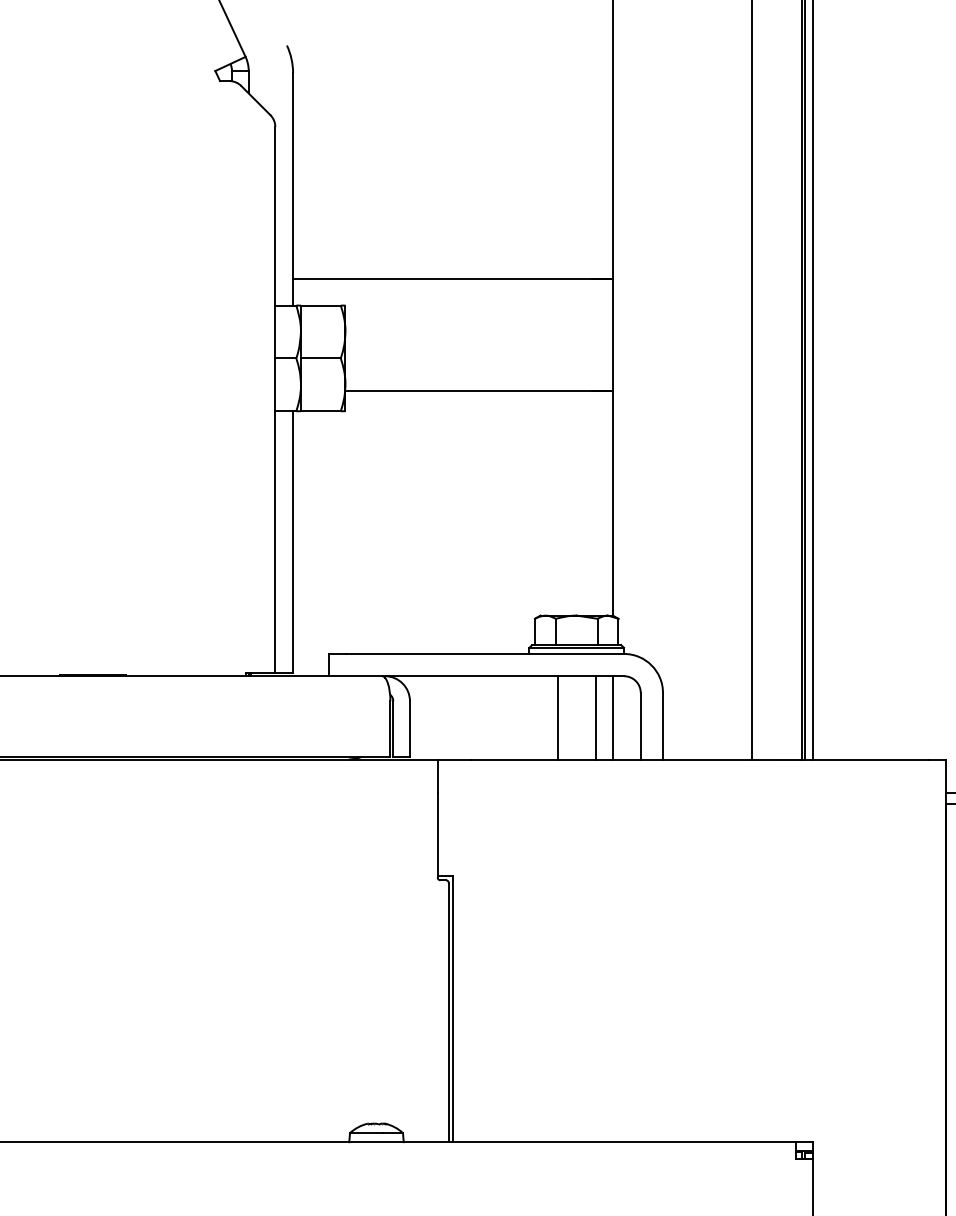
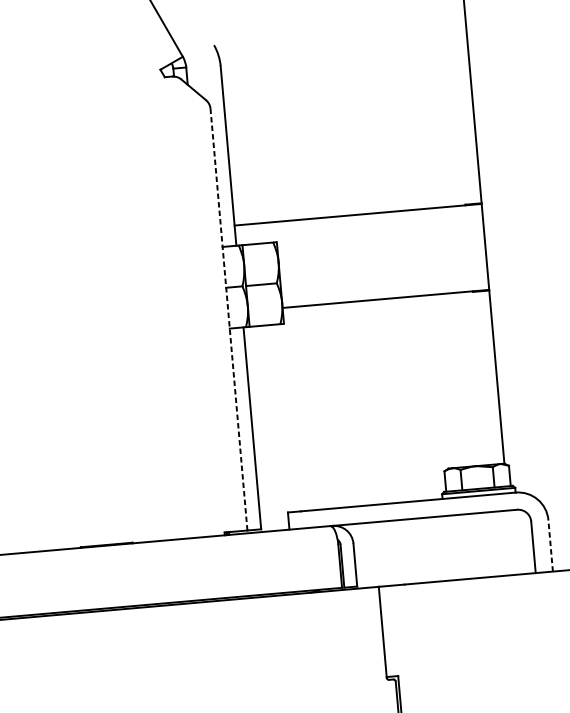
line: (275, 399) -> (229, 319), solid -> dashed
line: (557, 717) -> (468, 546), removed
line: (595, 717) -> (497, 543), removed
line: (612, 717) -> (511, 542), removed
line: (663, 725) -> (550, 545), solid -> dashed

